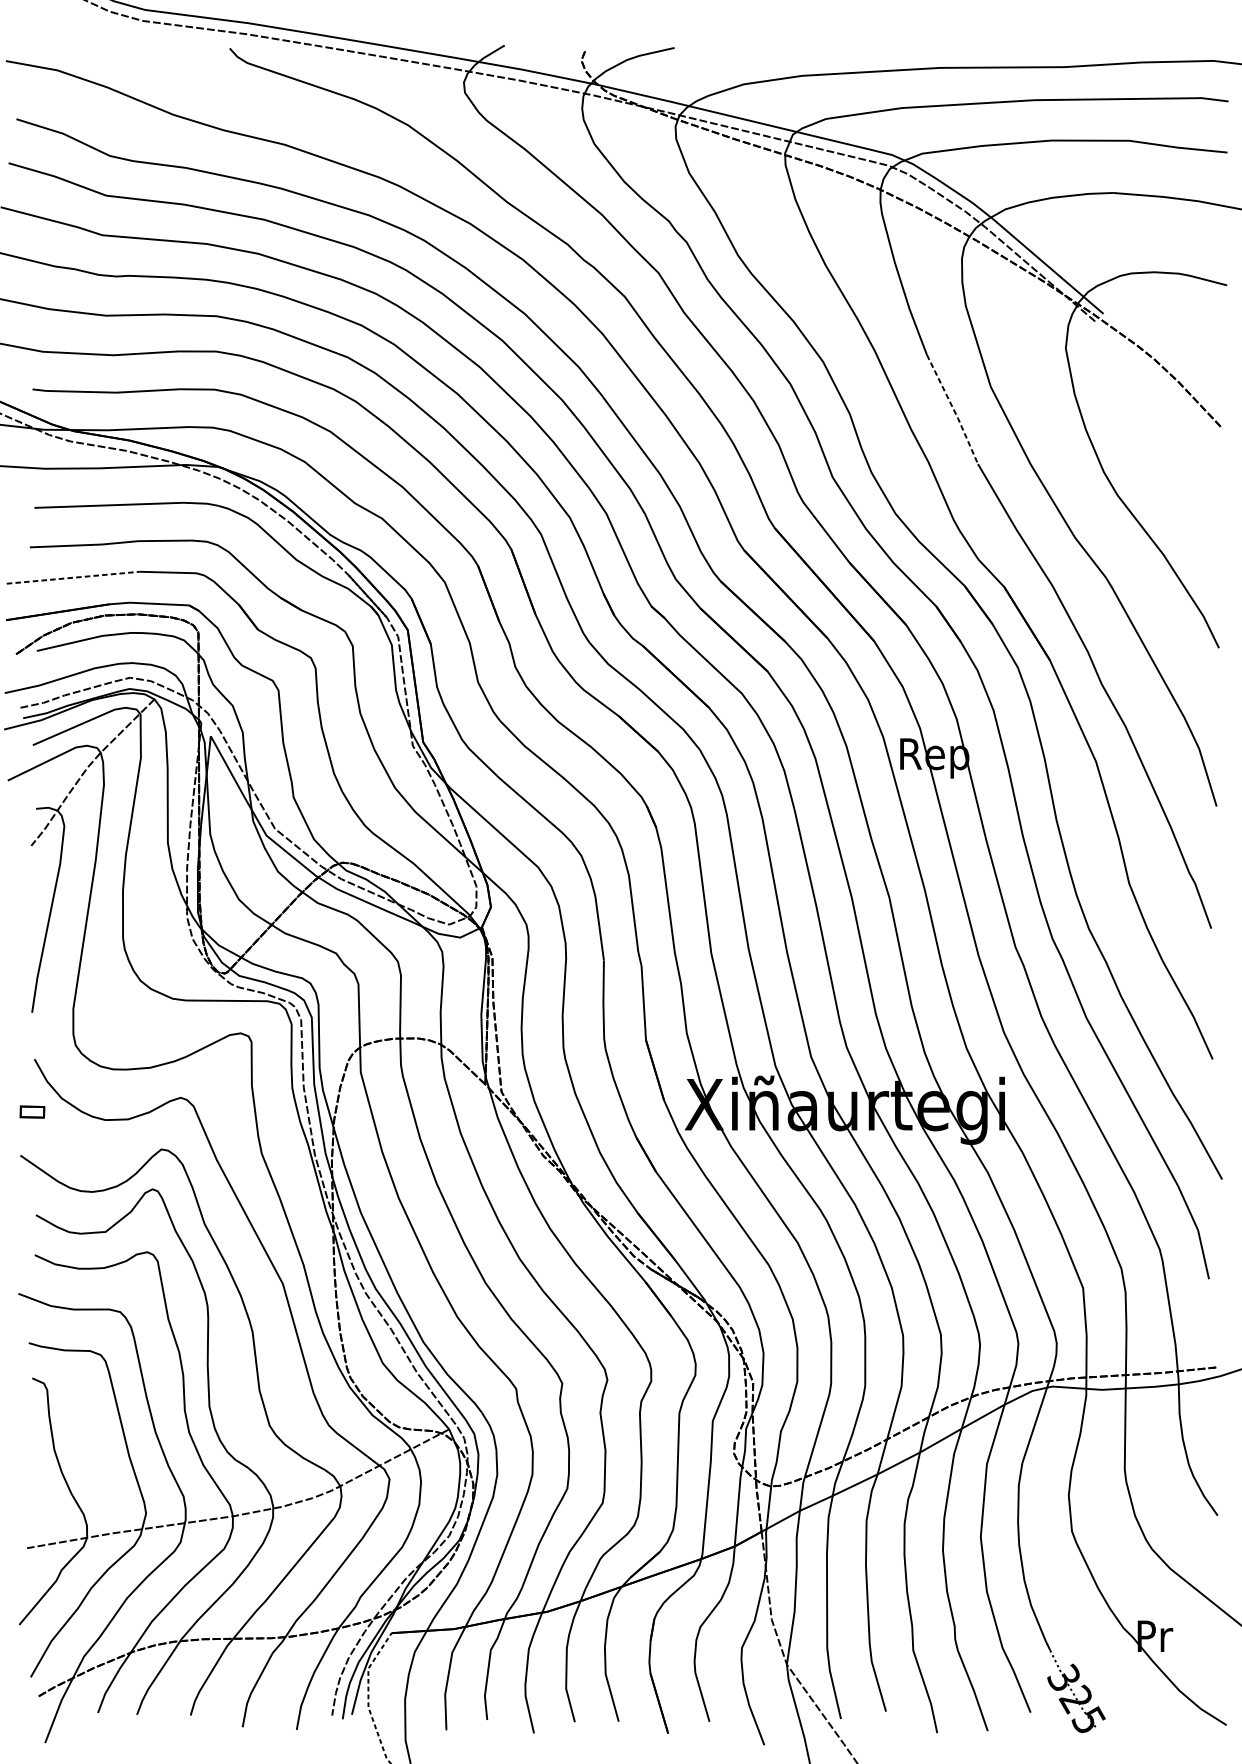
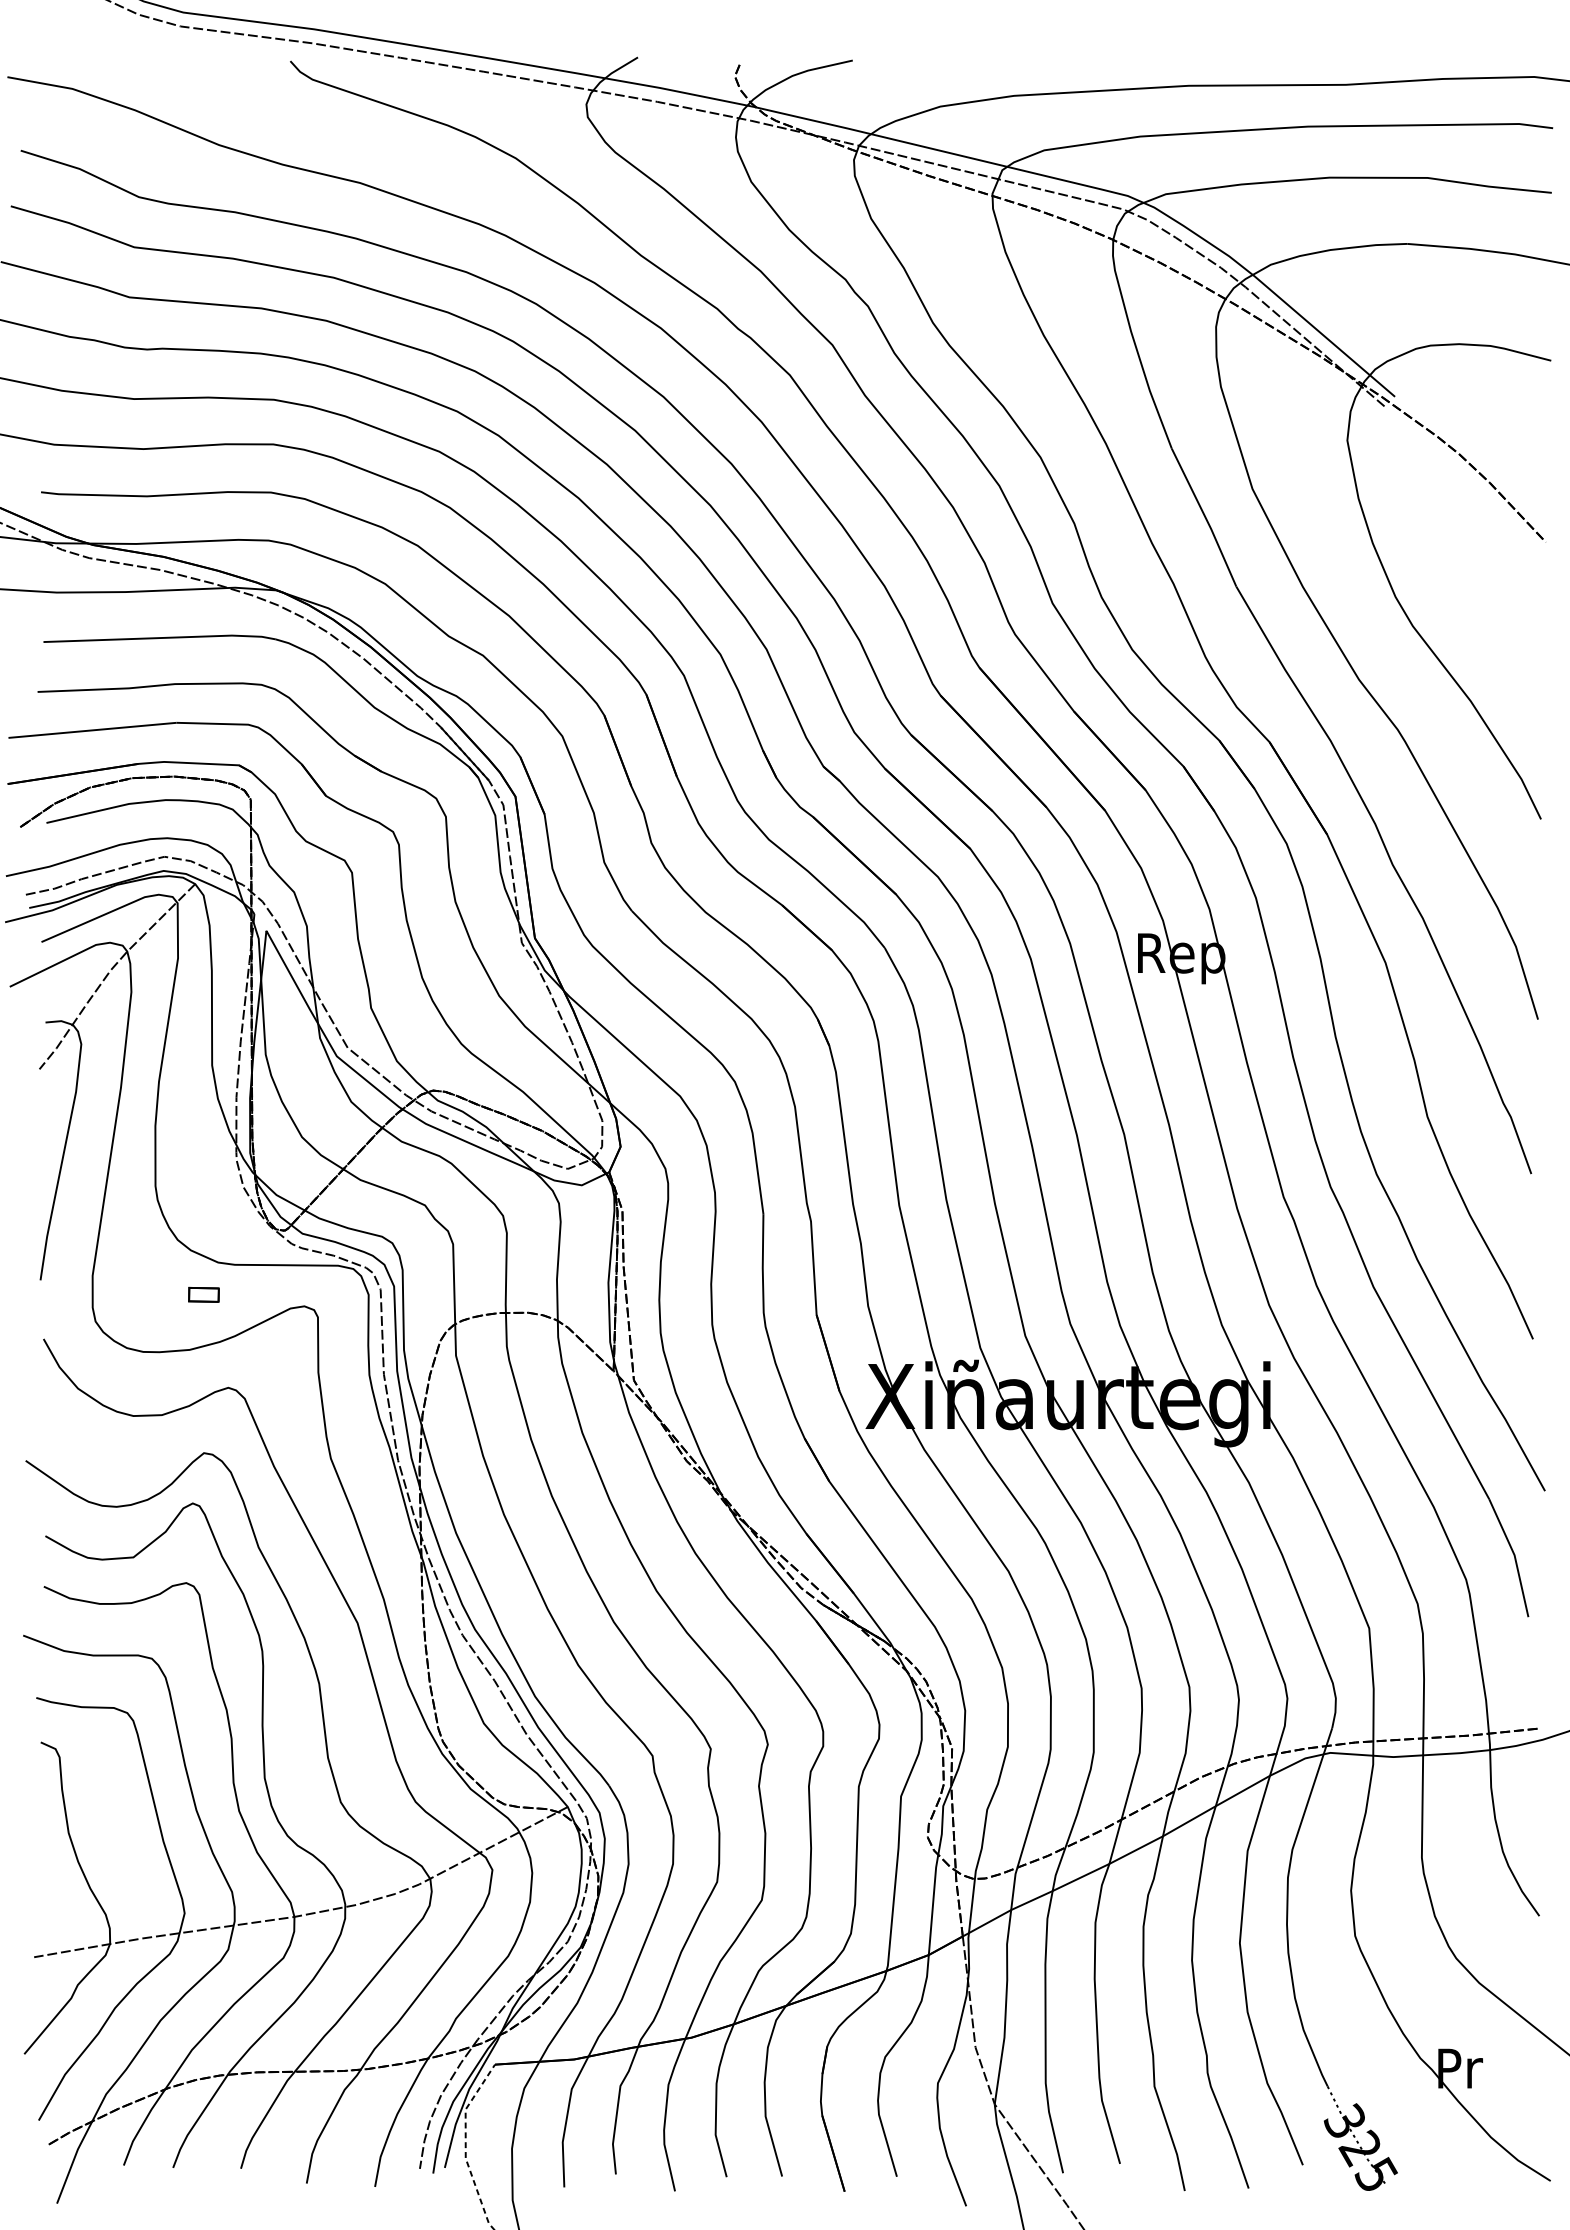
line: (953, 409) -> (1205, 517), dashed -> solid
line: (74, 577) -> (93, 730), dashed -> solid
part: (32, 1111) -> (203, 1294), moved

